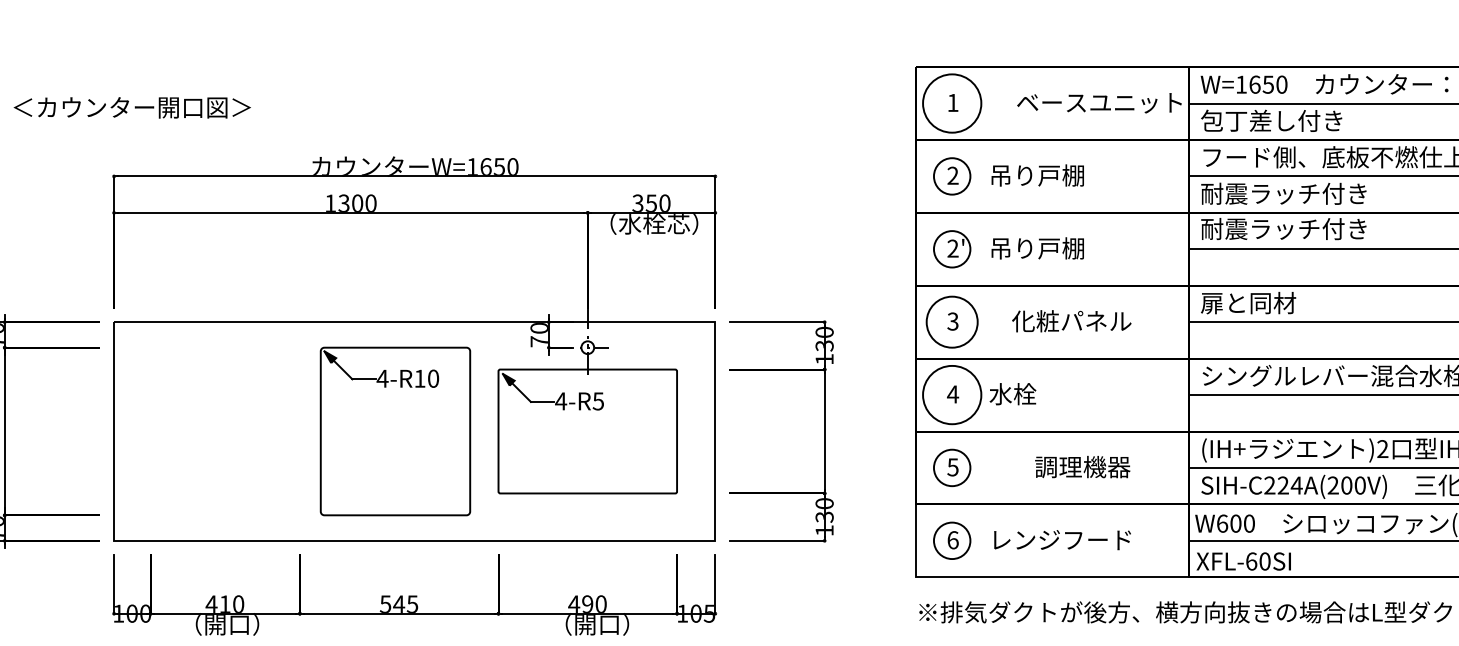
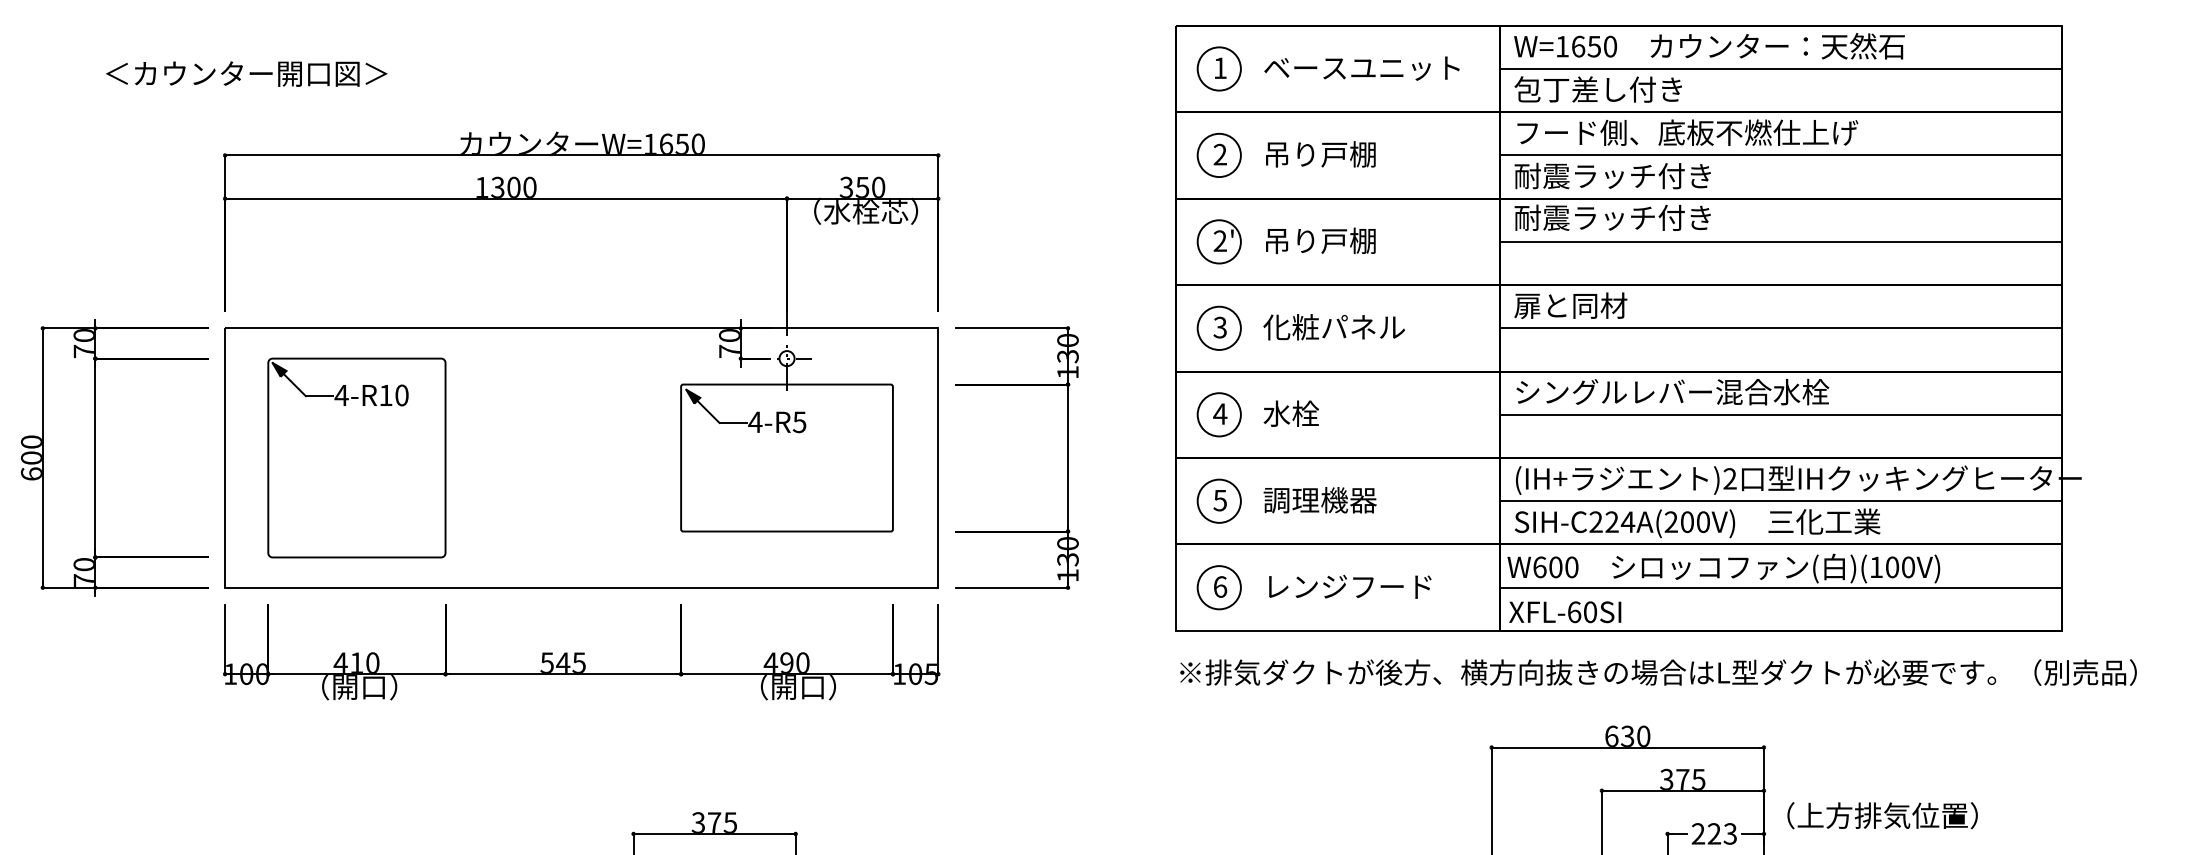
circle: (951, 103) -> (1218, 68), size x0.62
text: (1099, 103) -> (1361, 68), moved
circle: (951, 321) -> (1218, 327), size x0.71
text: (1071, 321) -> (1333, 327), moved
circle: (951, 394) -> (1218, 414), size x0.62
part: (395, 431) -> (356, 457), moved
text: (1082, 467) -> (1319, 500), moved

